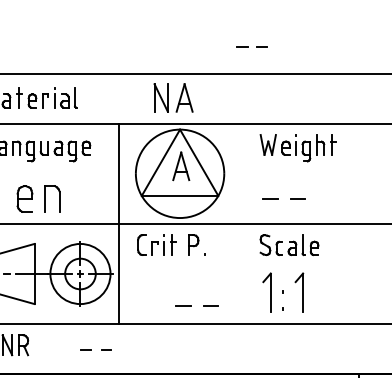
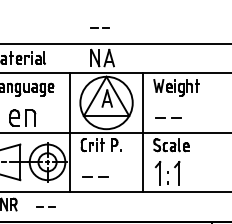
line: (249, 46) -> (98, 27), moved
line: (240, 223) -> (142, 132), added
line: (191, 304) -> (92, 176), moved
line: (92, 348) -> (43, 206), moved

